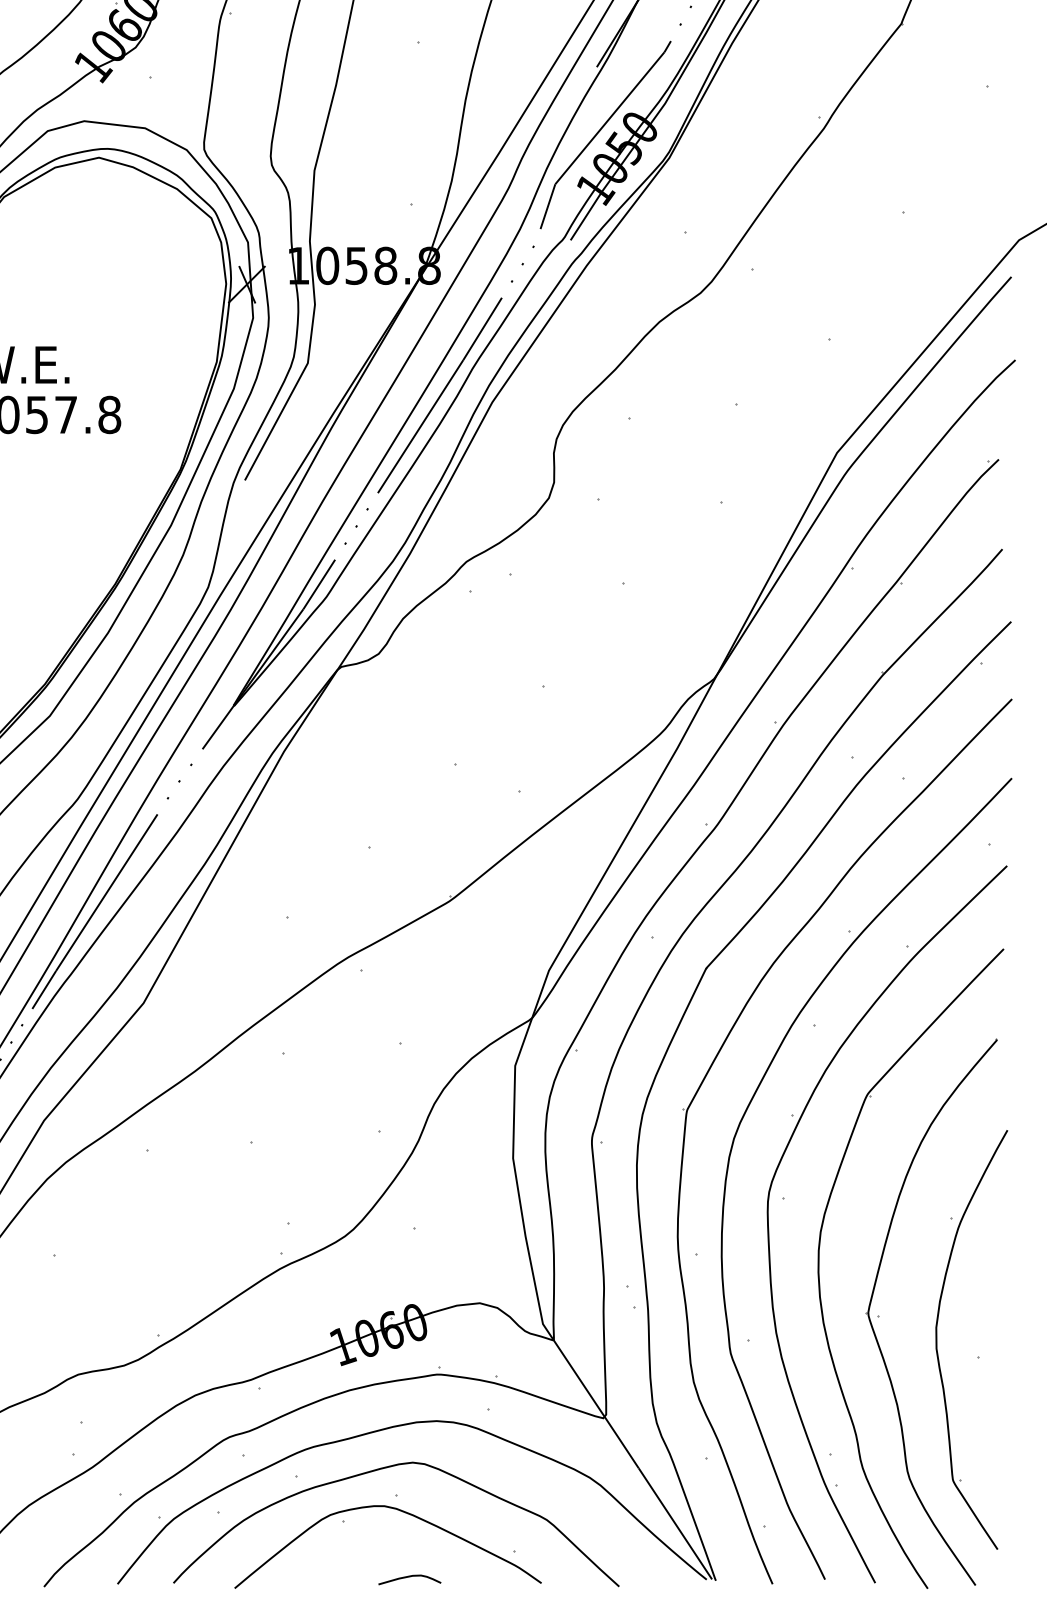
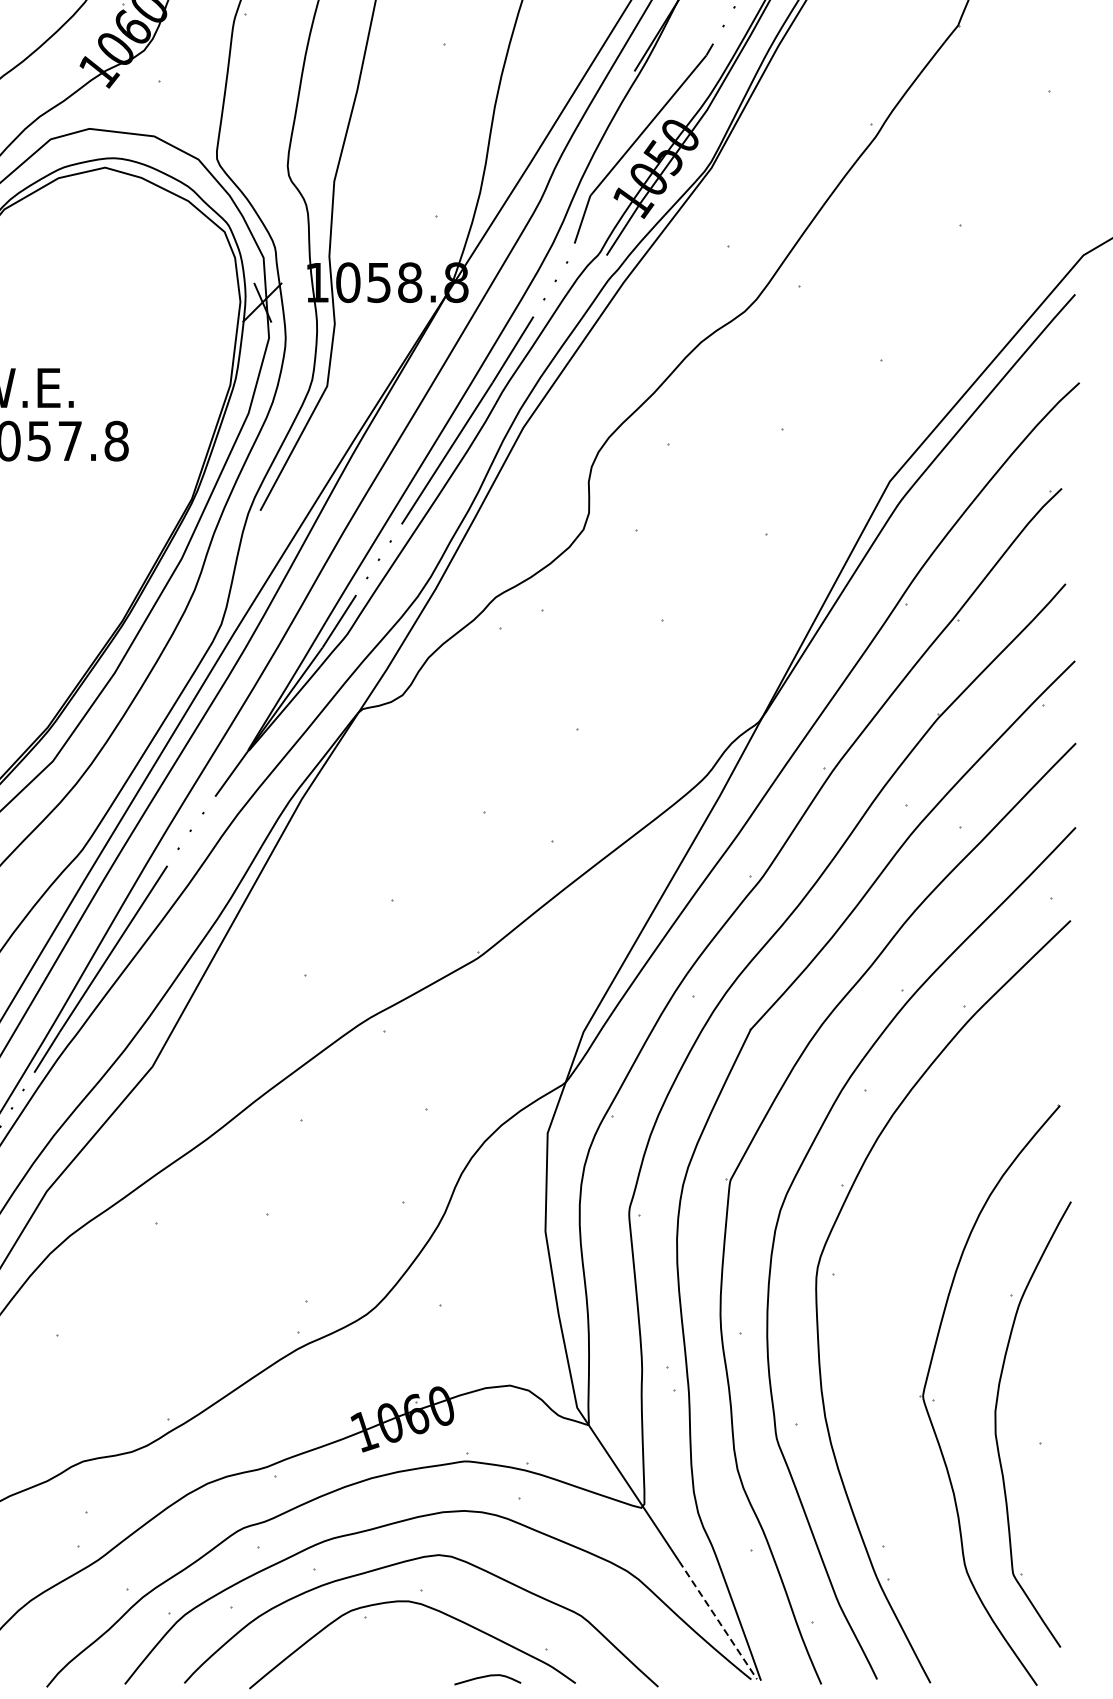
part: (819, 1268) -> (871, 1348), removed
line: (675, 1523) -> (718, 1619), solid -> dashed
curve: (409, 1577) -> (487, 1677), moved

